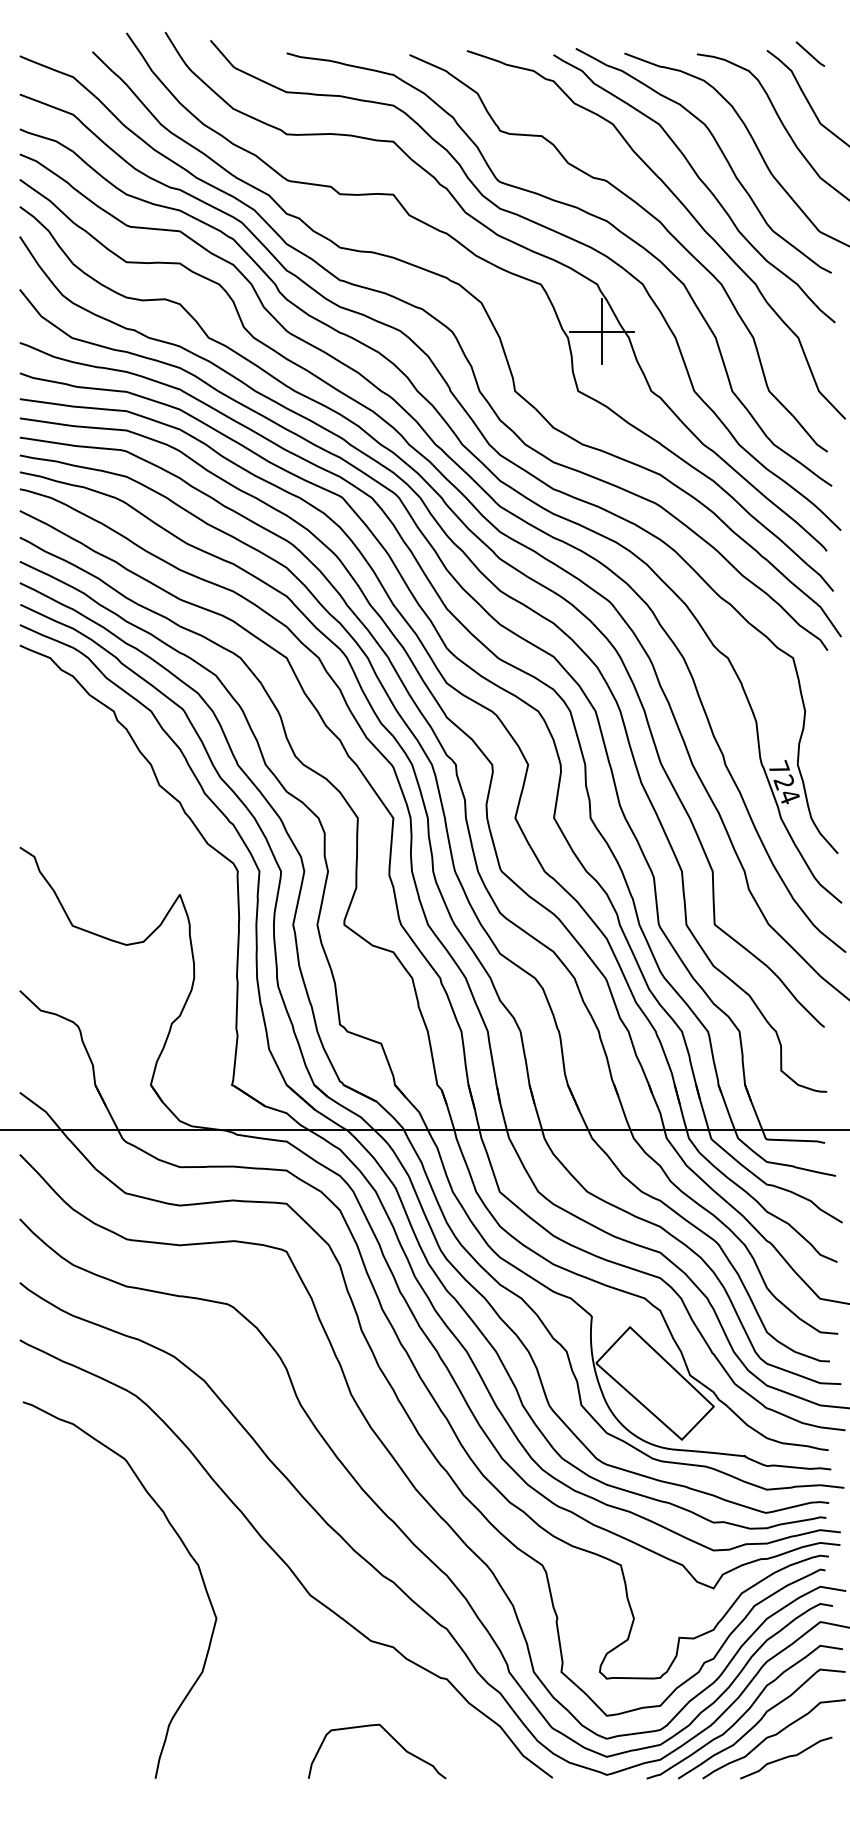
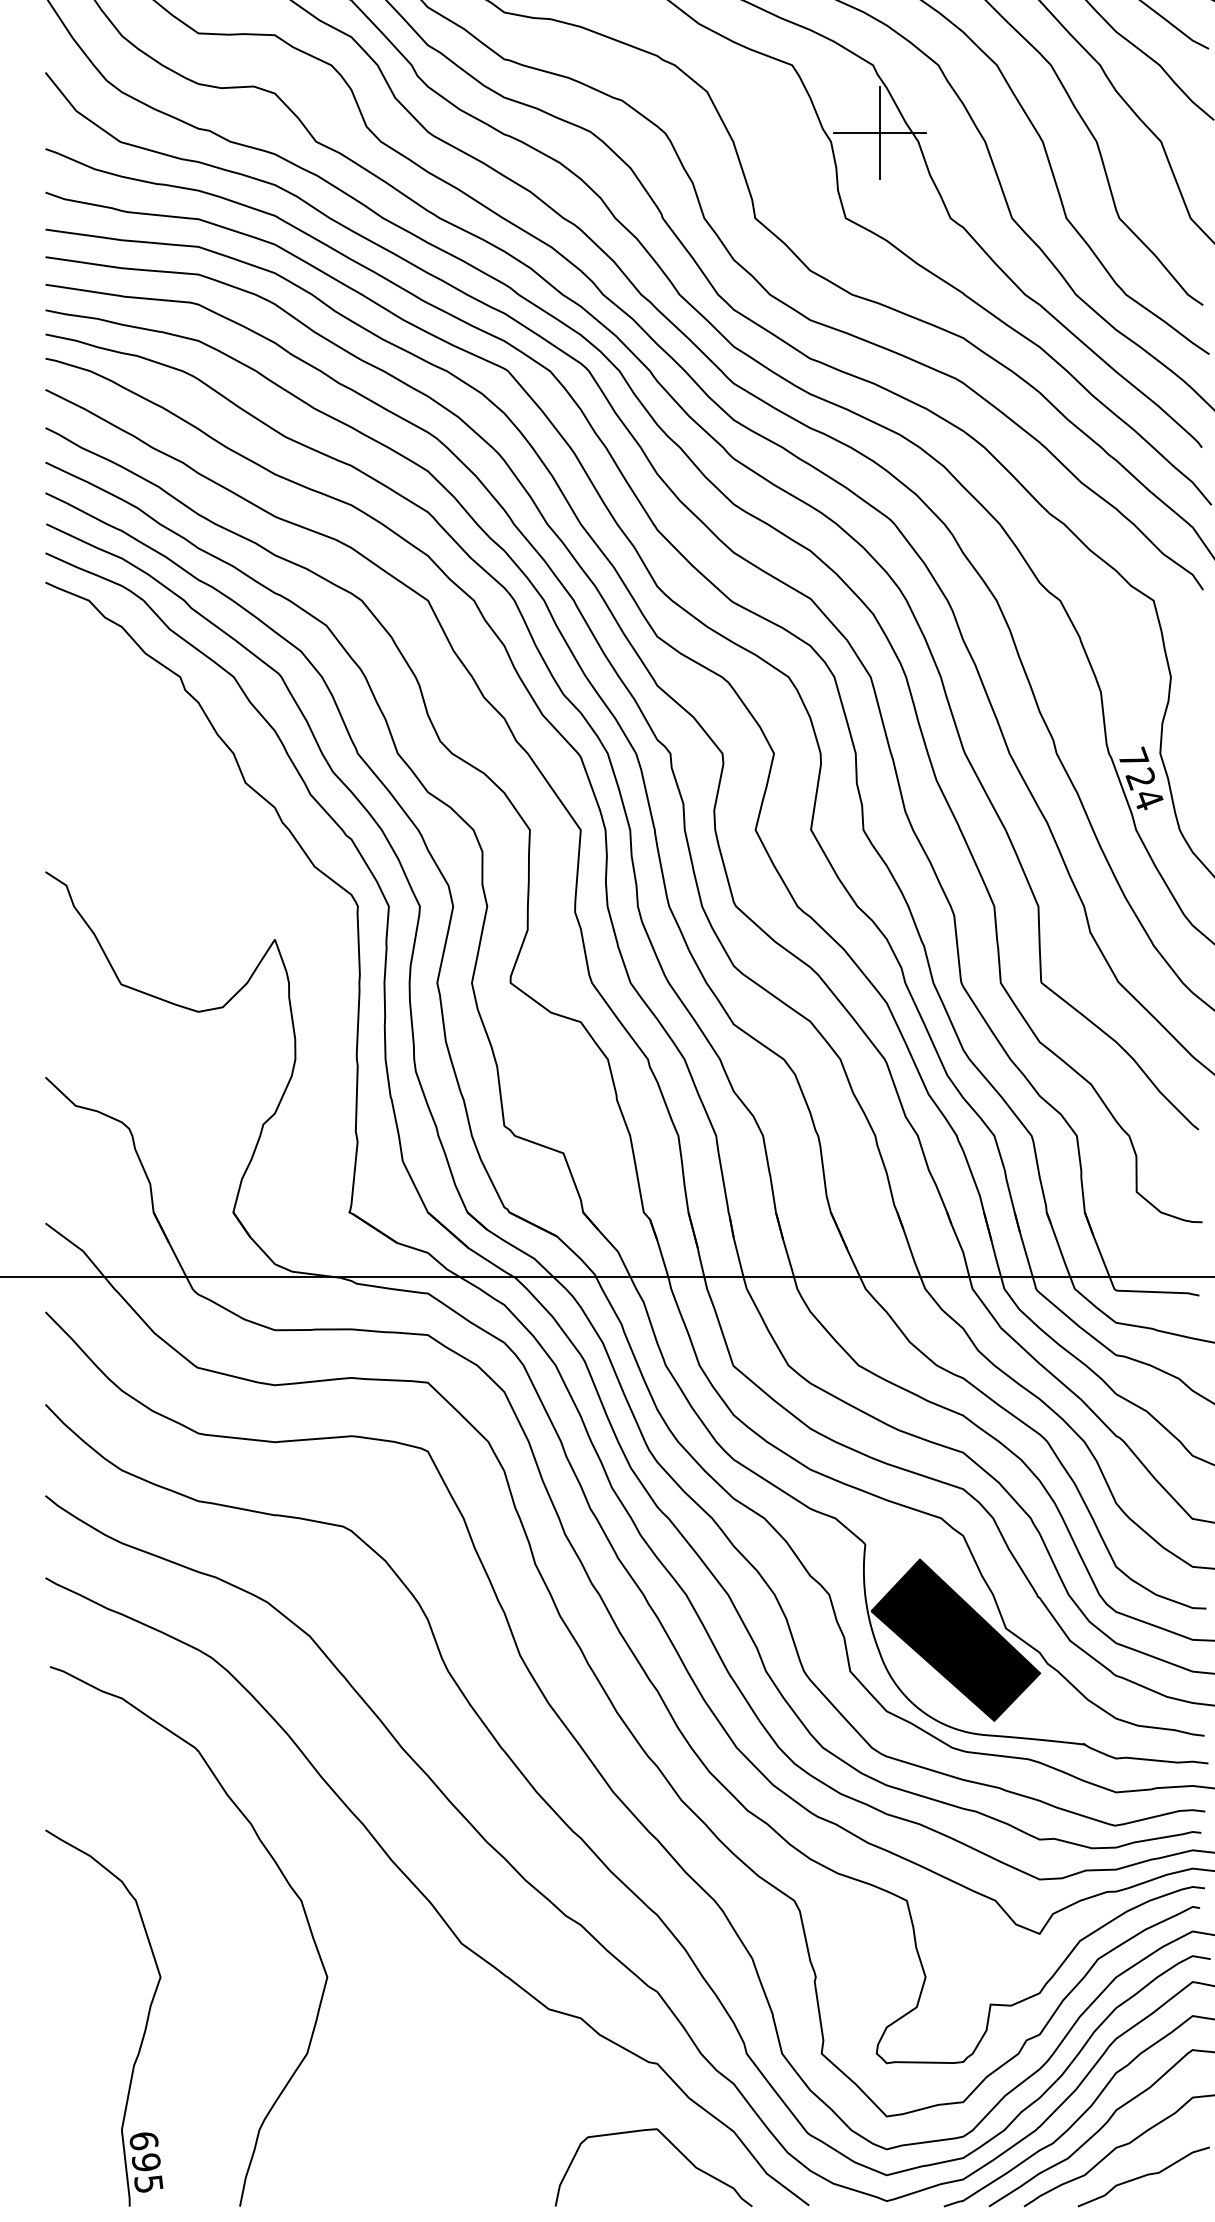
fill: (654, 1383) -> (955, 1640), added
part: (88, 1654) -> (143, 2028), added
curve: (391, 1737) -> (674, 2147), moved

